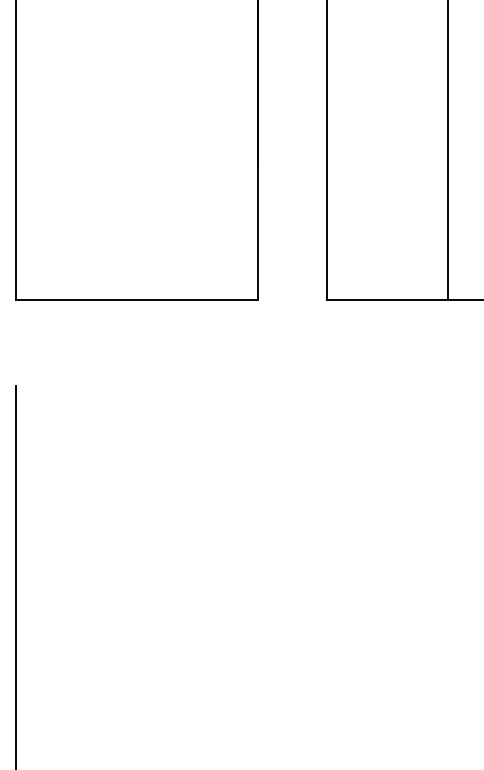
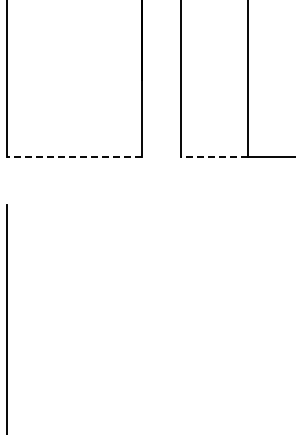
line: (136, 300) -> (74, 157), solid -> dashed
line: (387, 300) -> (214, 157), solid -> dashed

